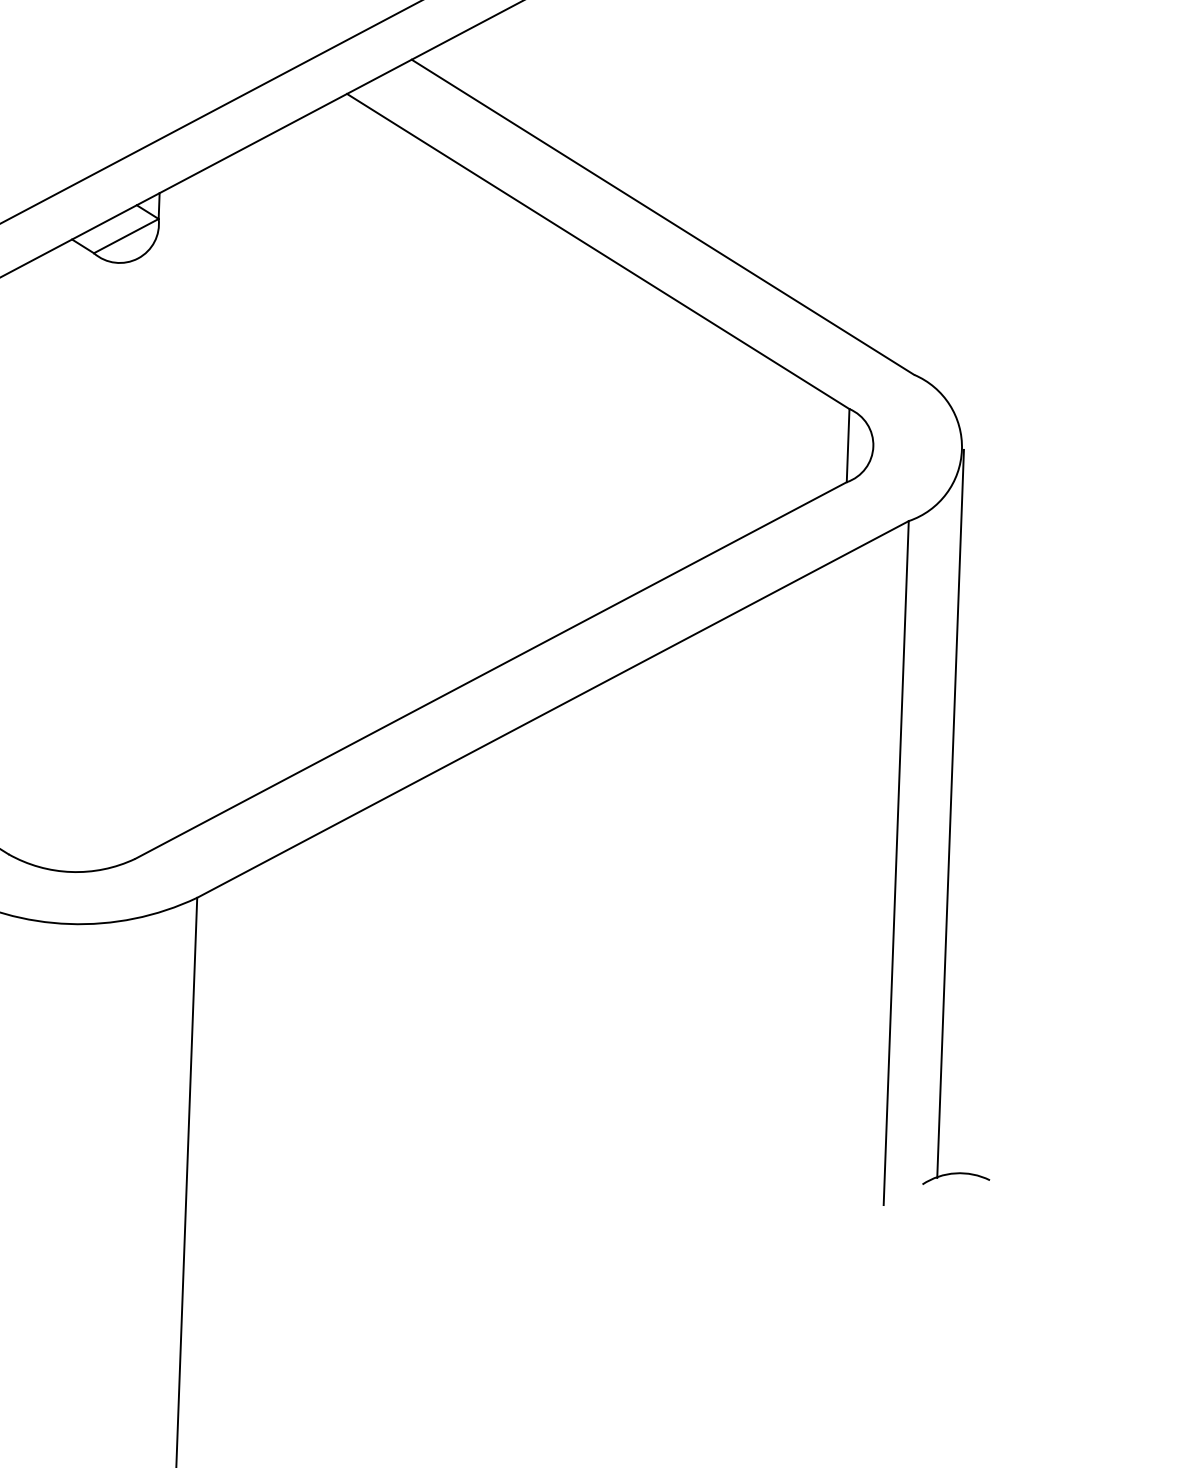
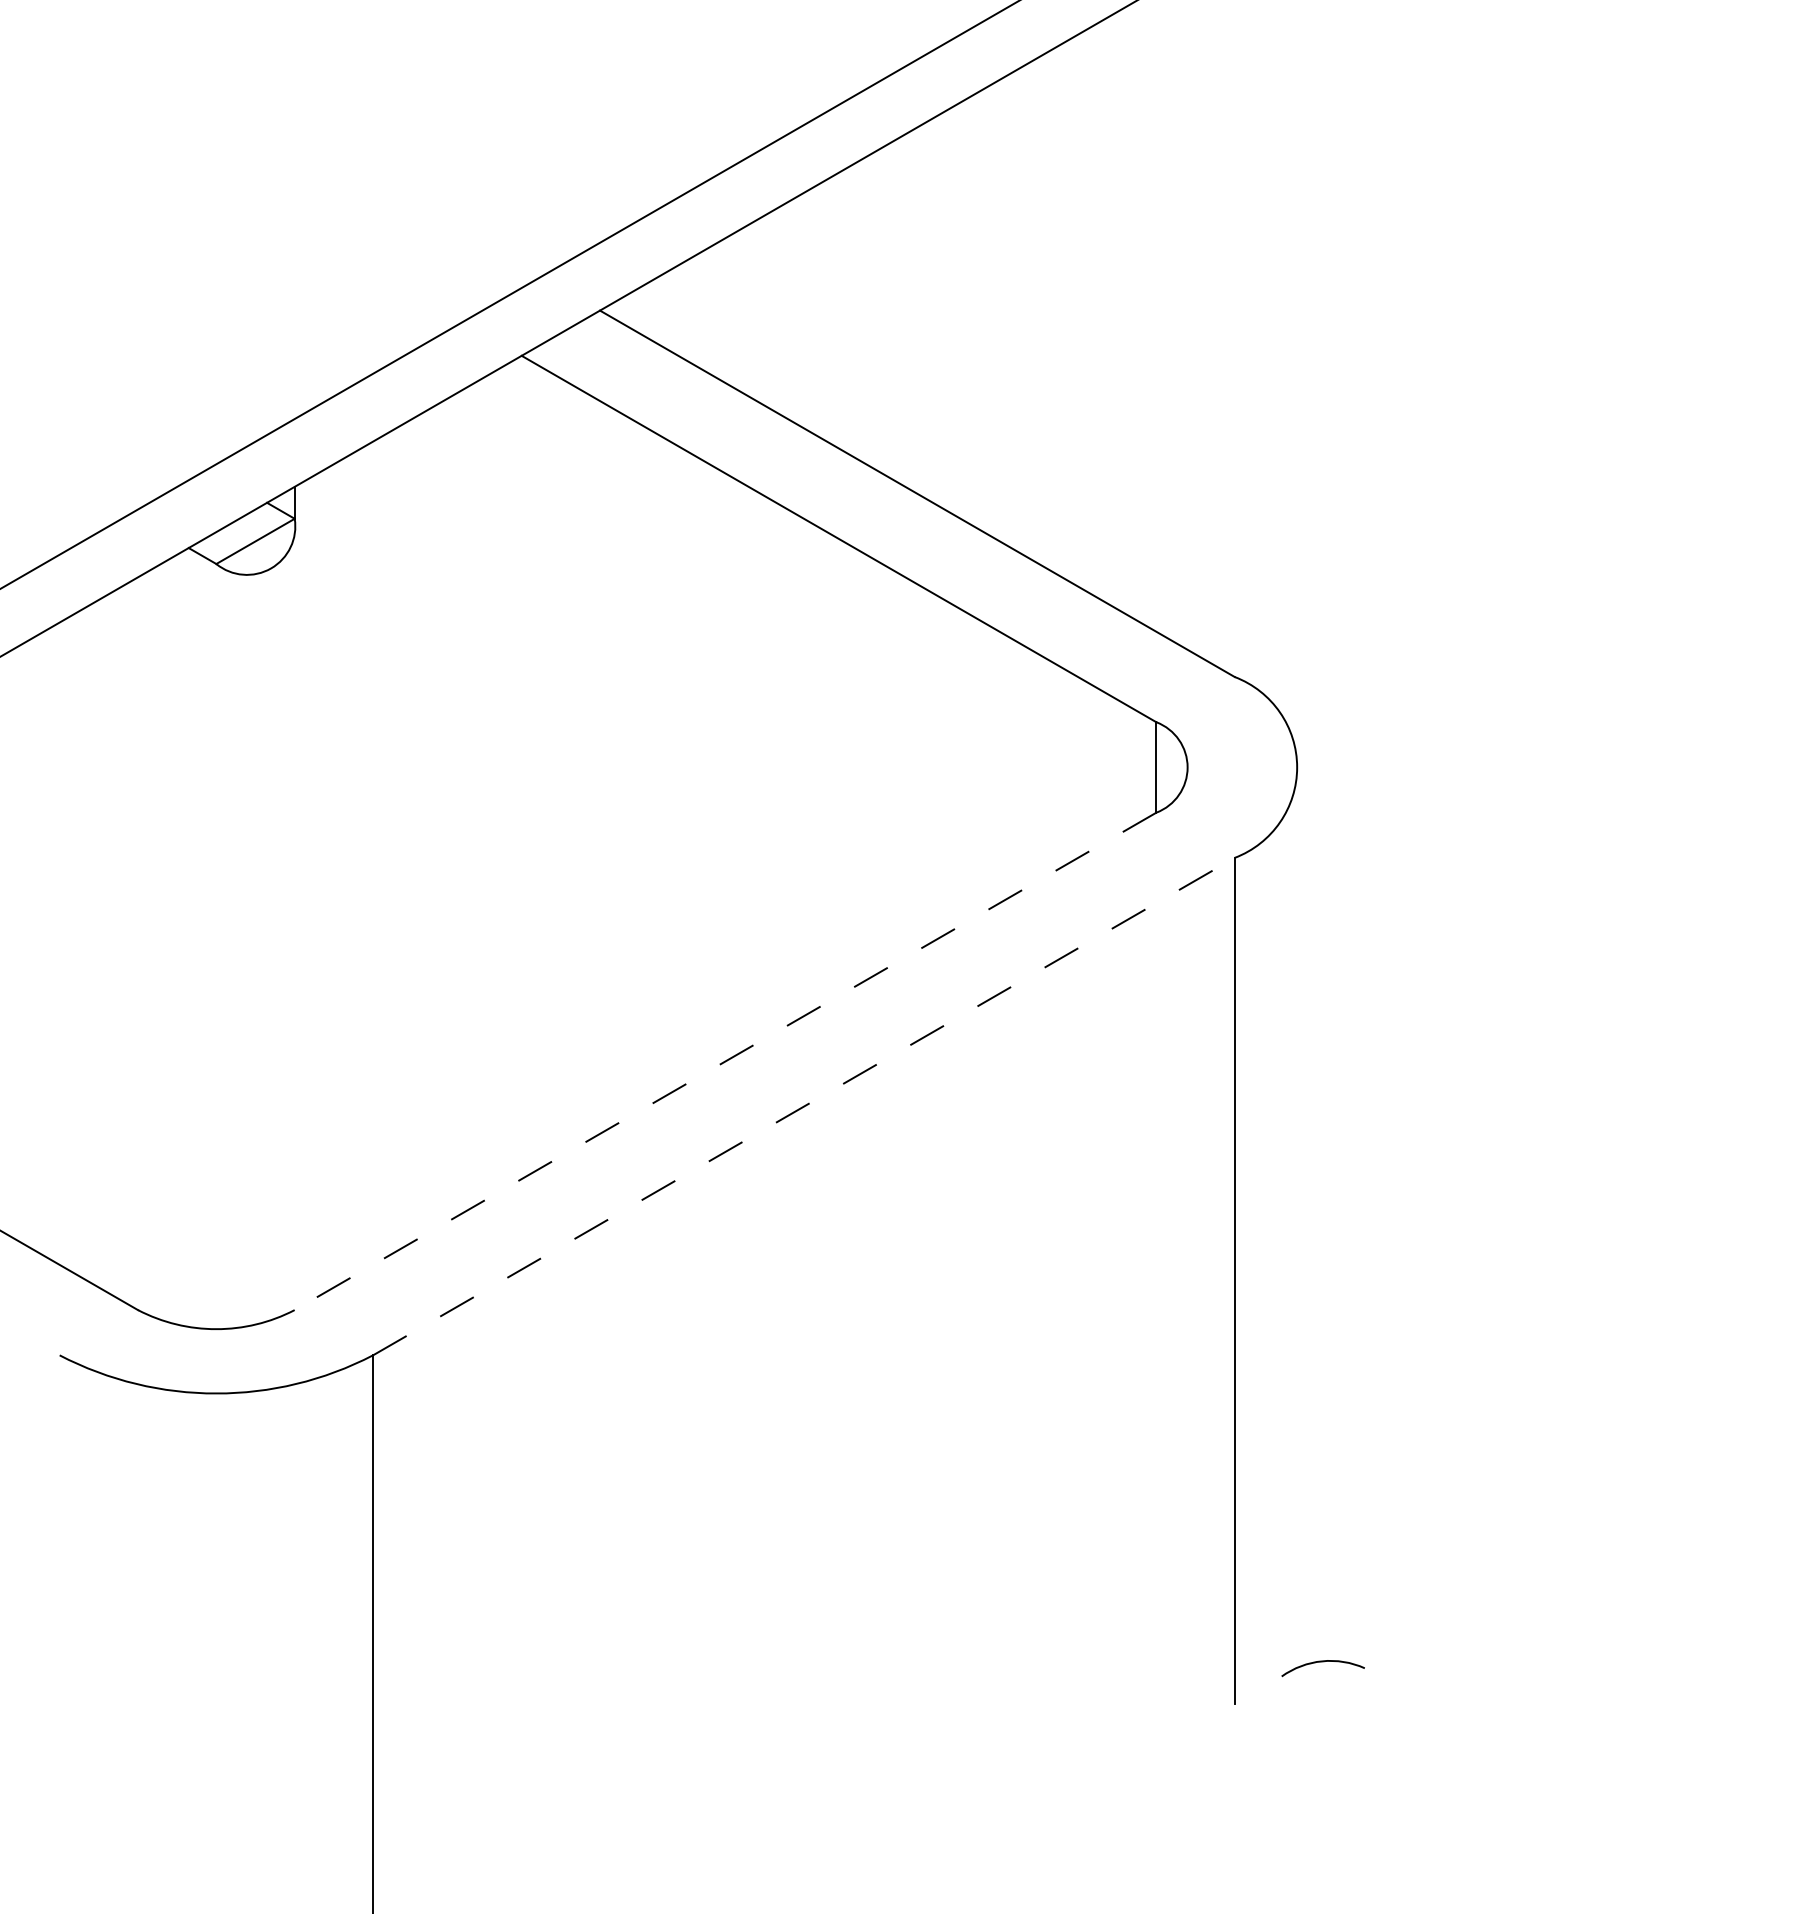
line: (490, 670) -> (725, 1061), solid -> dashed
line: (553, 709) -> (804, 1106), solid -> dashed
line: (950, 813) -> (1299, 1217), removed

